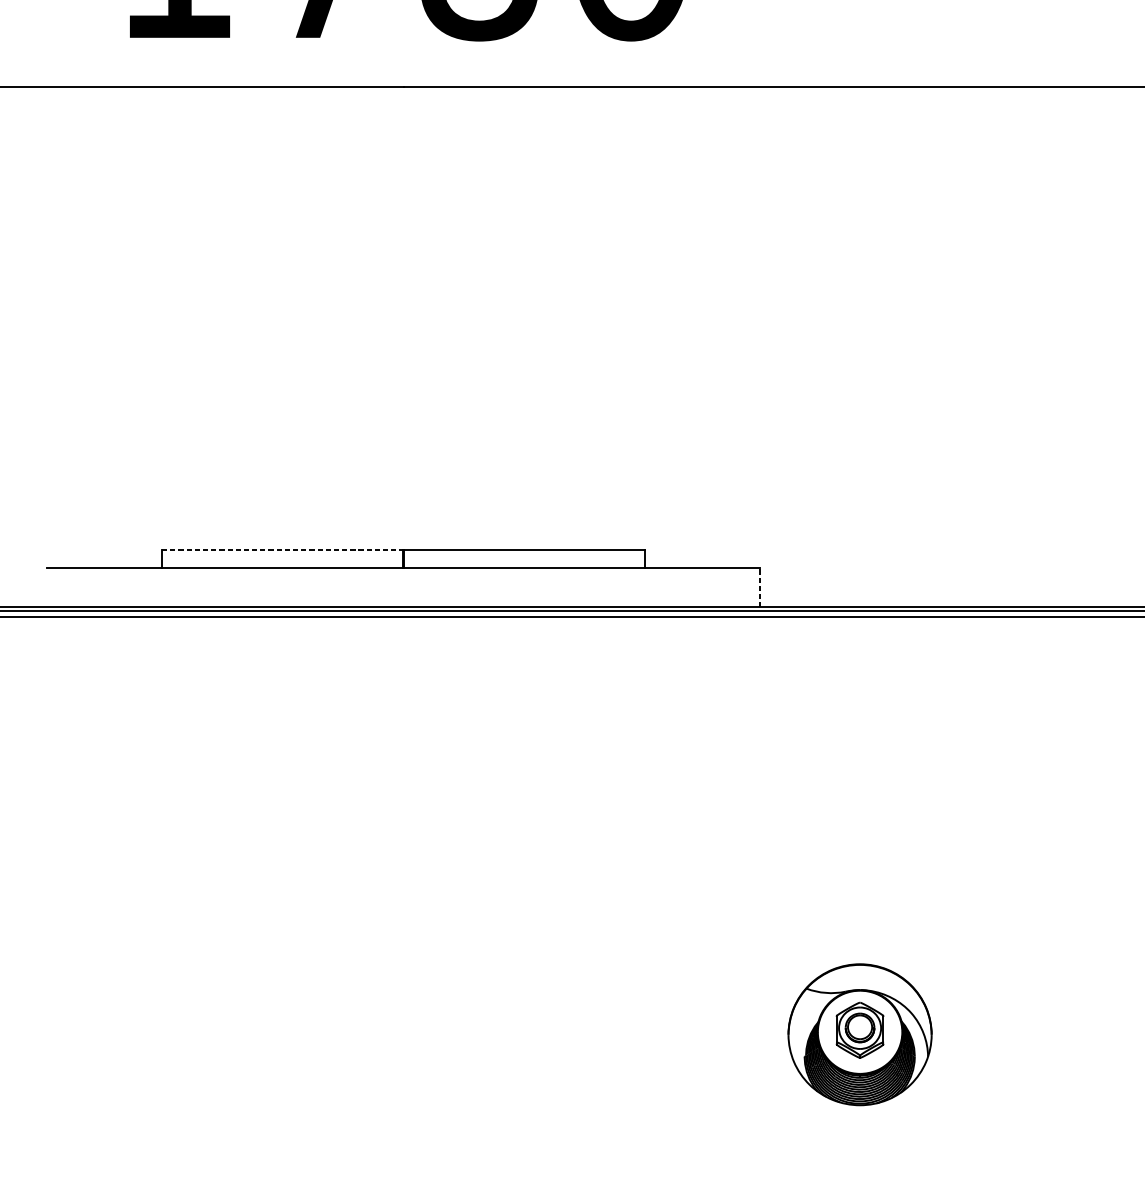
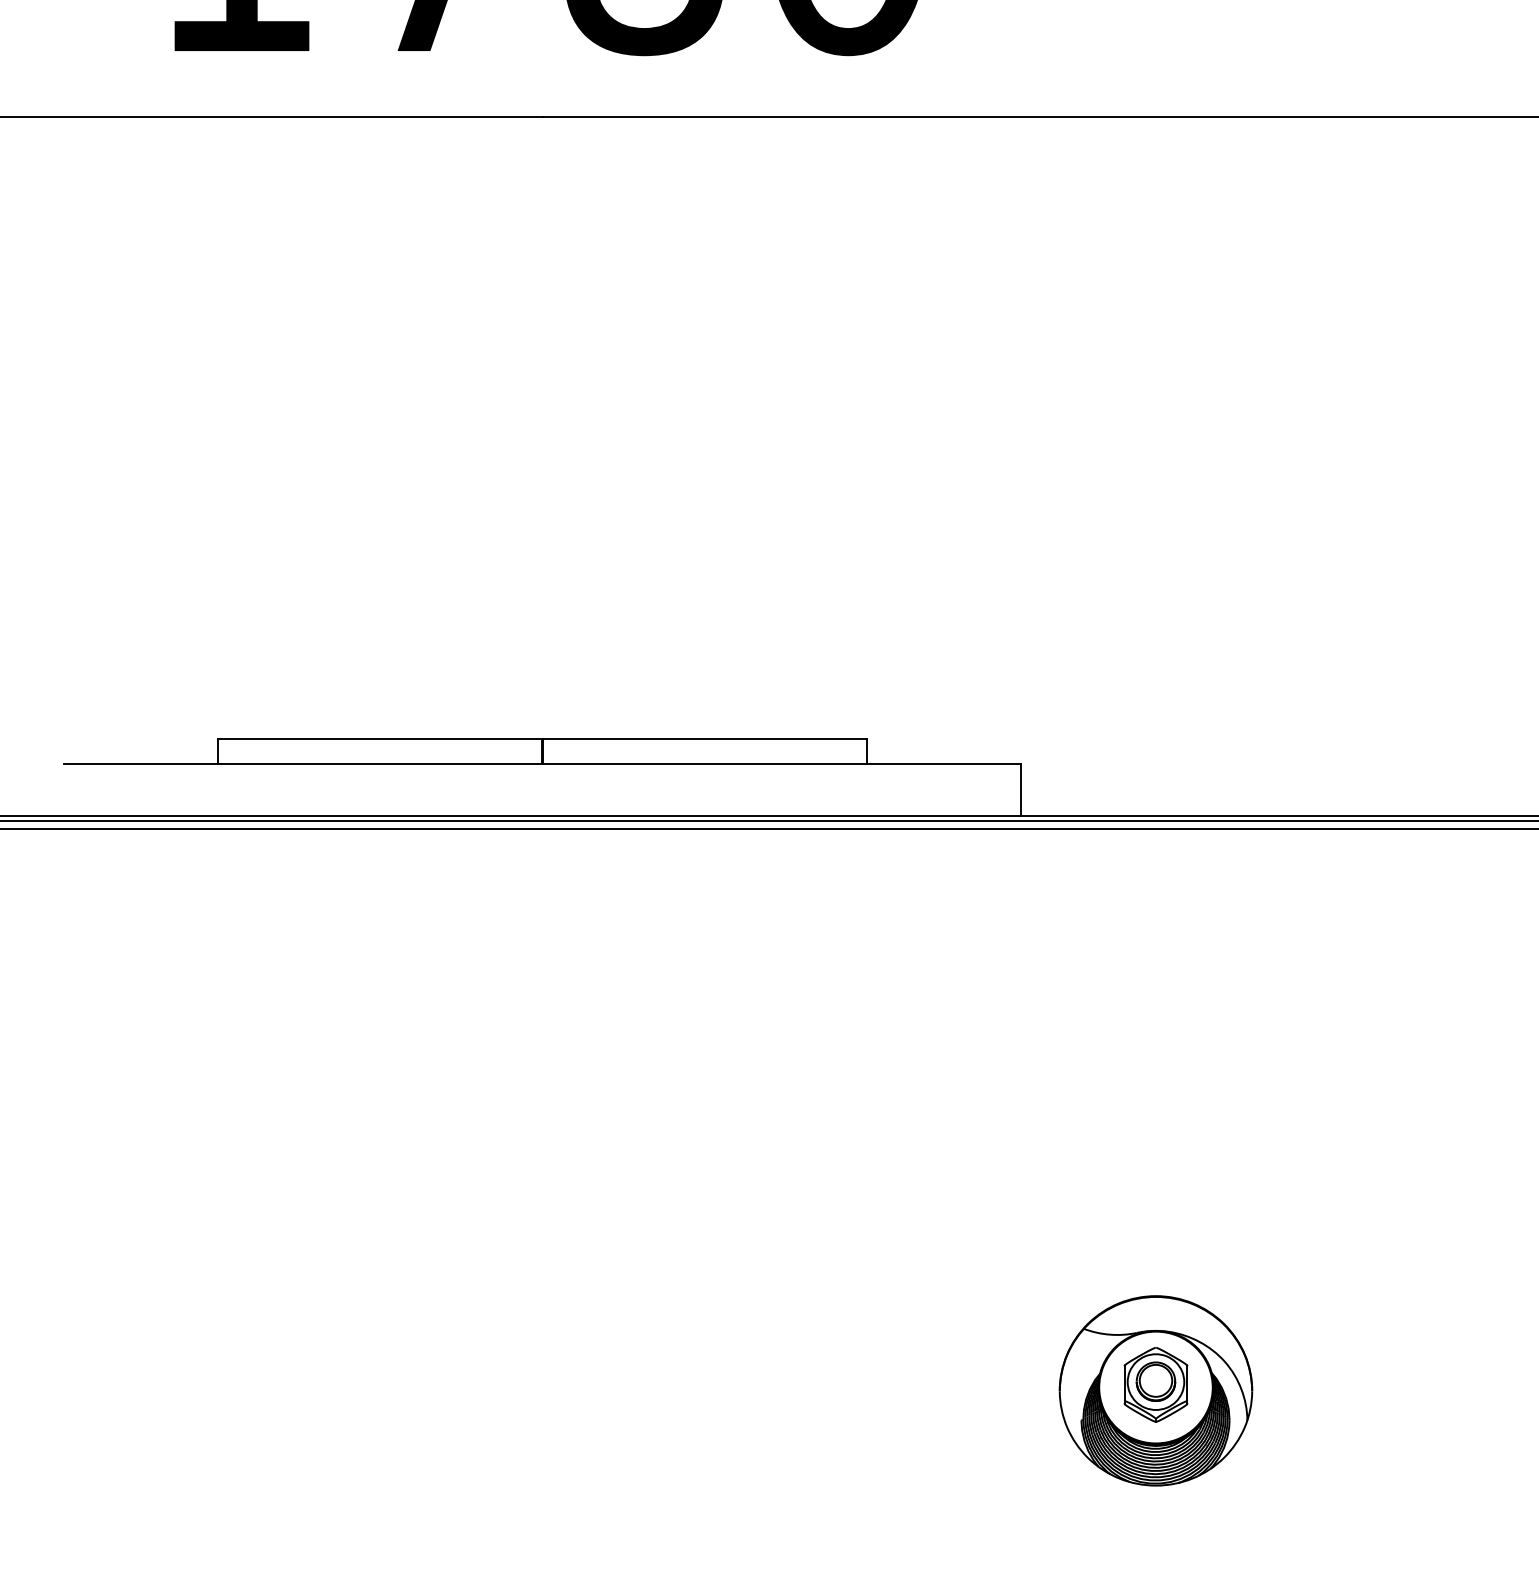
line: (283, 550) -> (380, 739), dashed -> solid
line: (760, 587) -> (1021, 789), dashed -> solid

